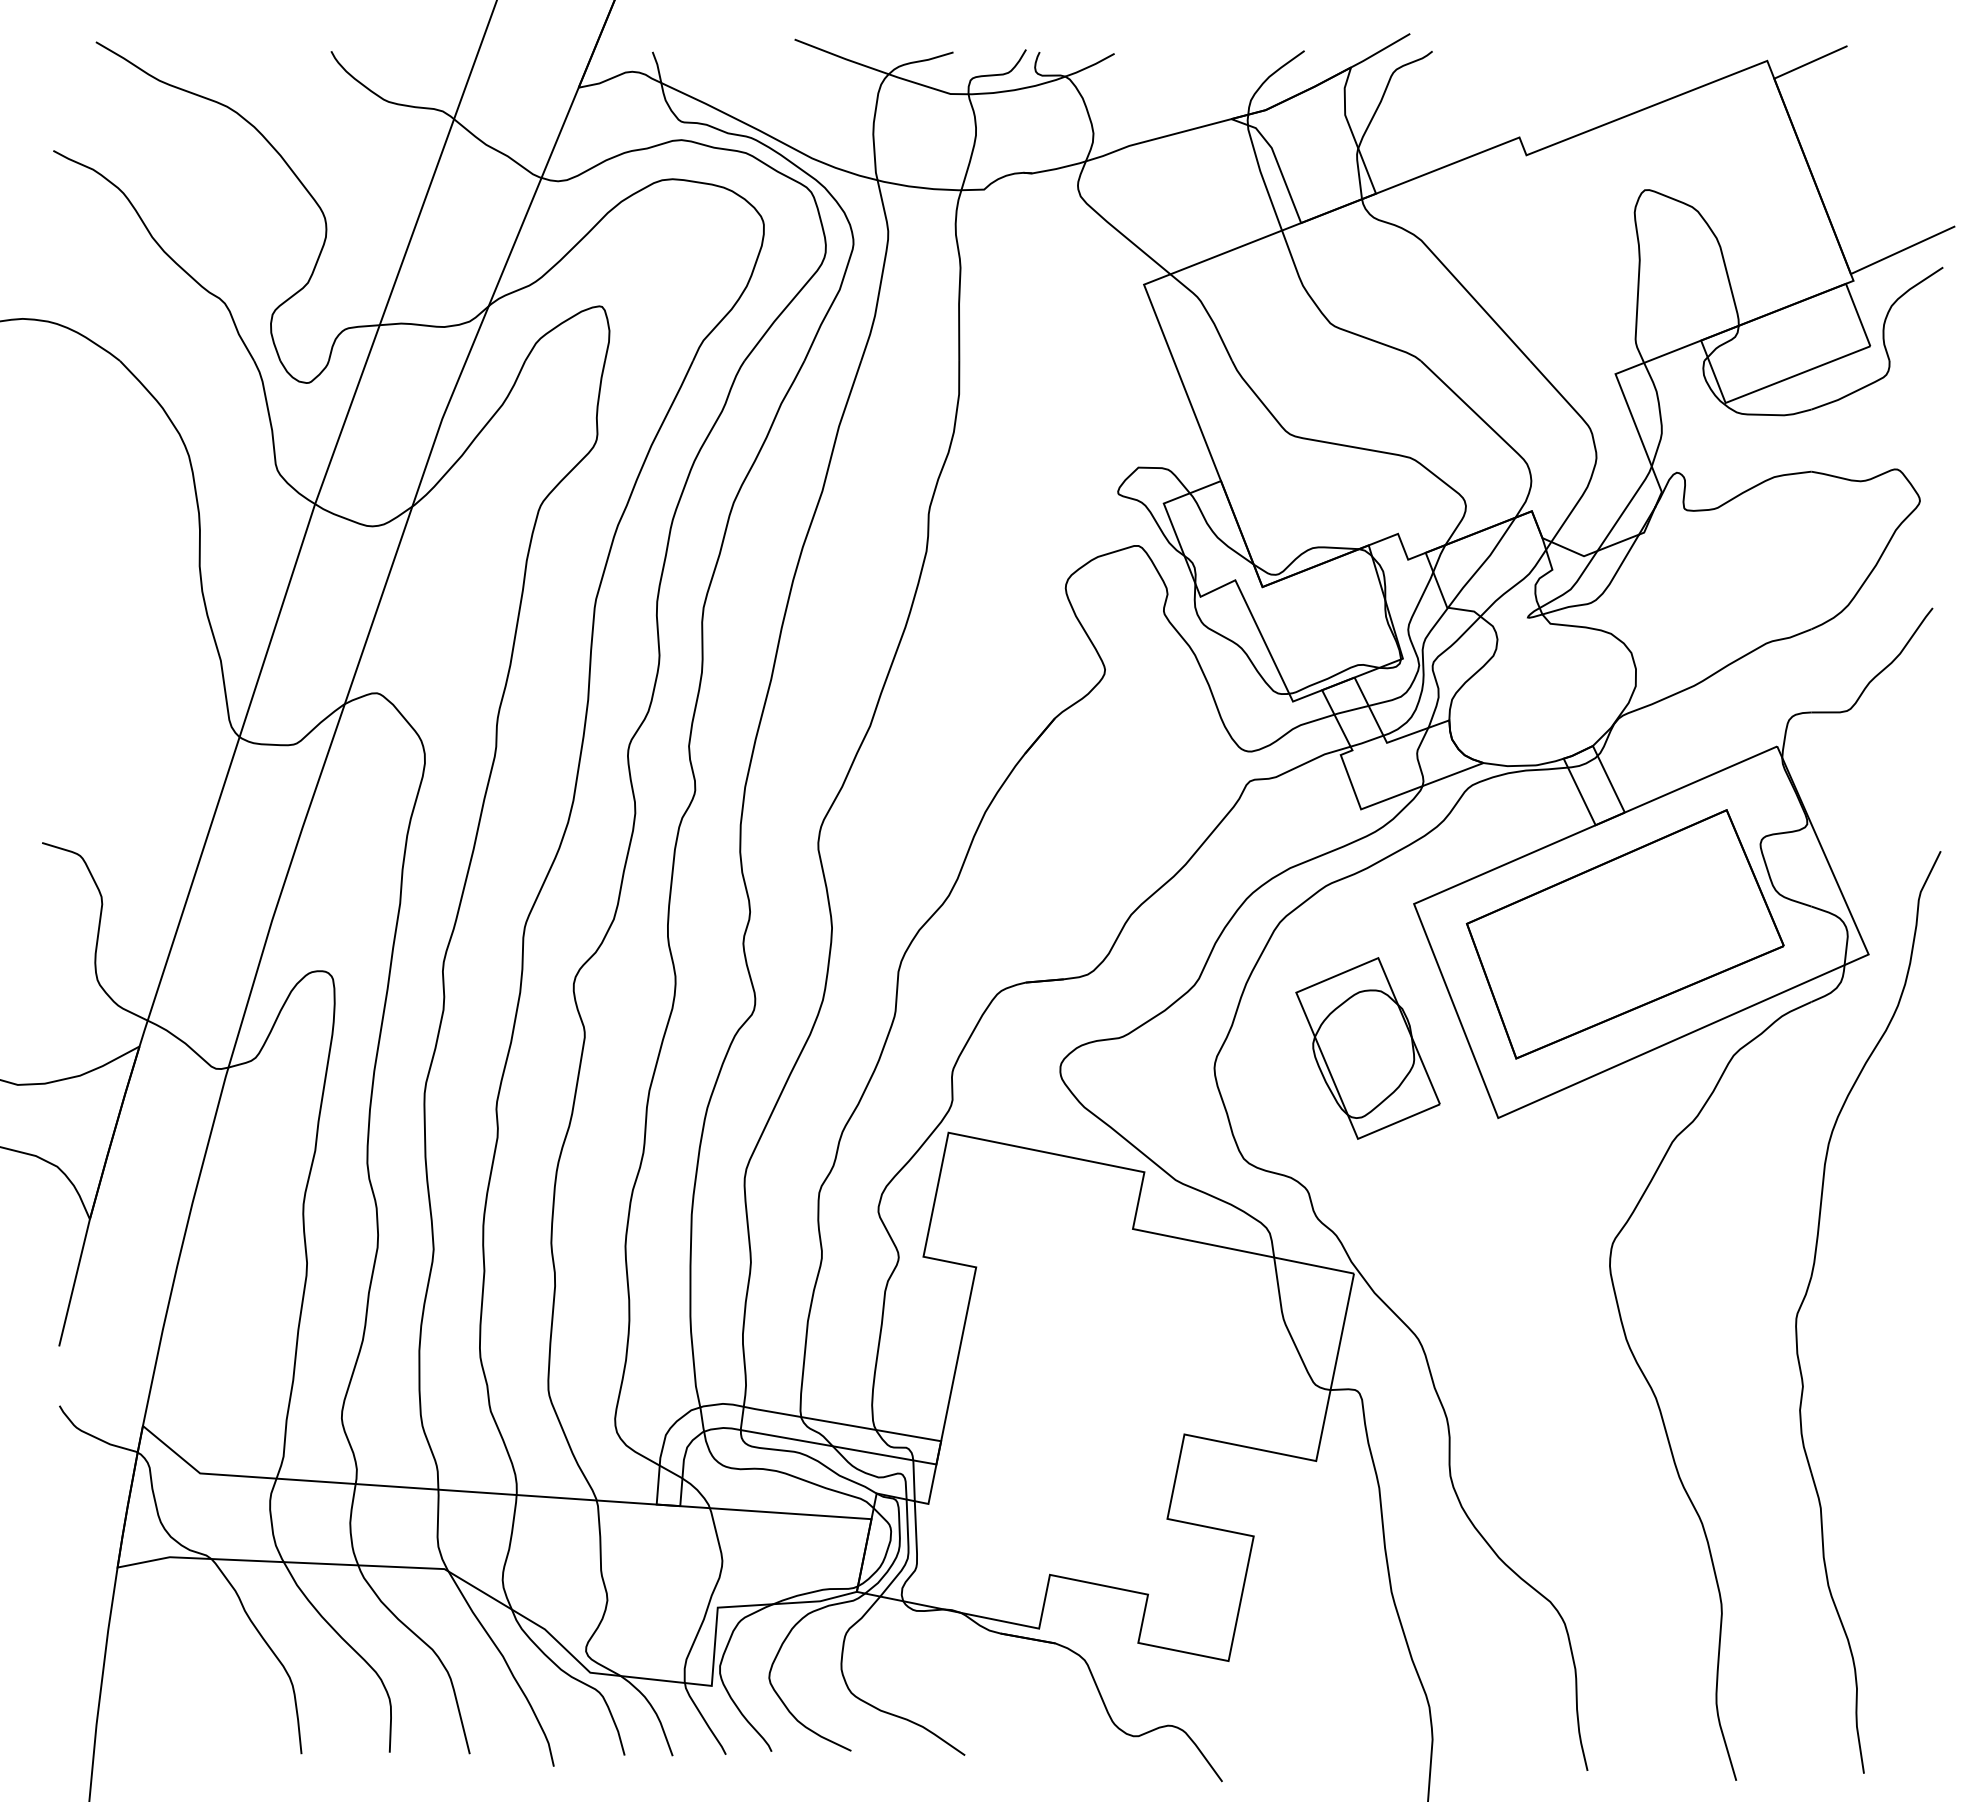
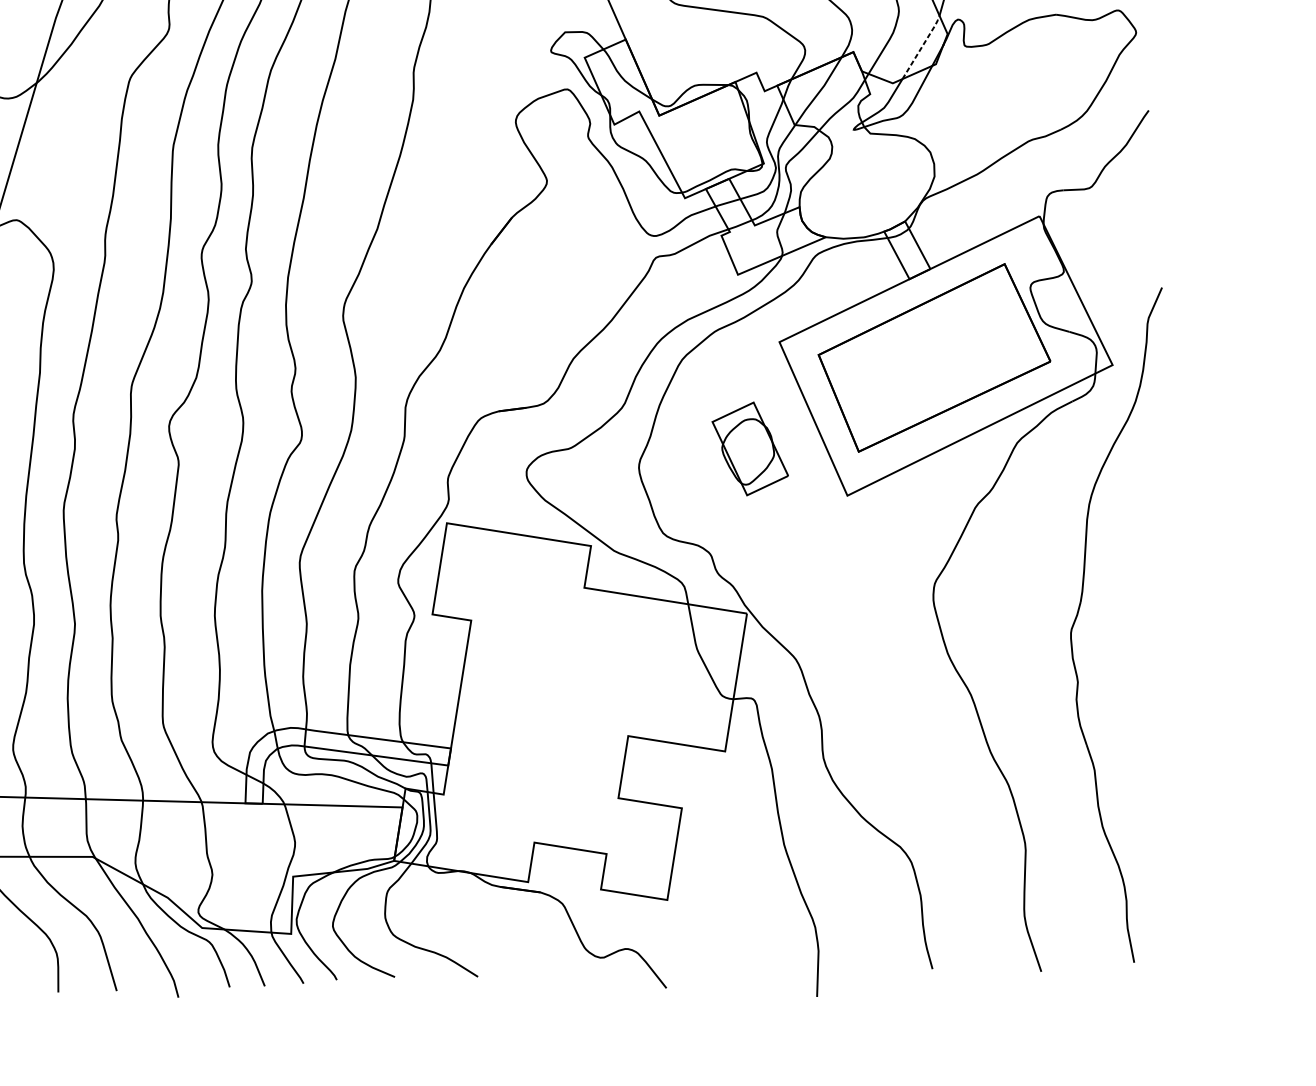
line: (1626, 508) -> (922, 47), solid -> dashed
part: (1367, 1048) -> (749, 448), size x0.7

